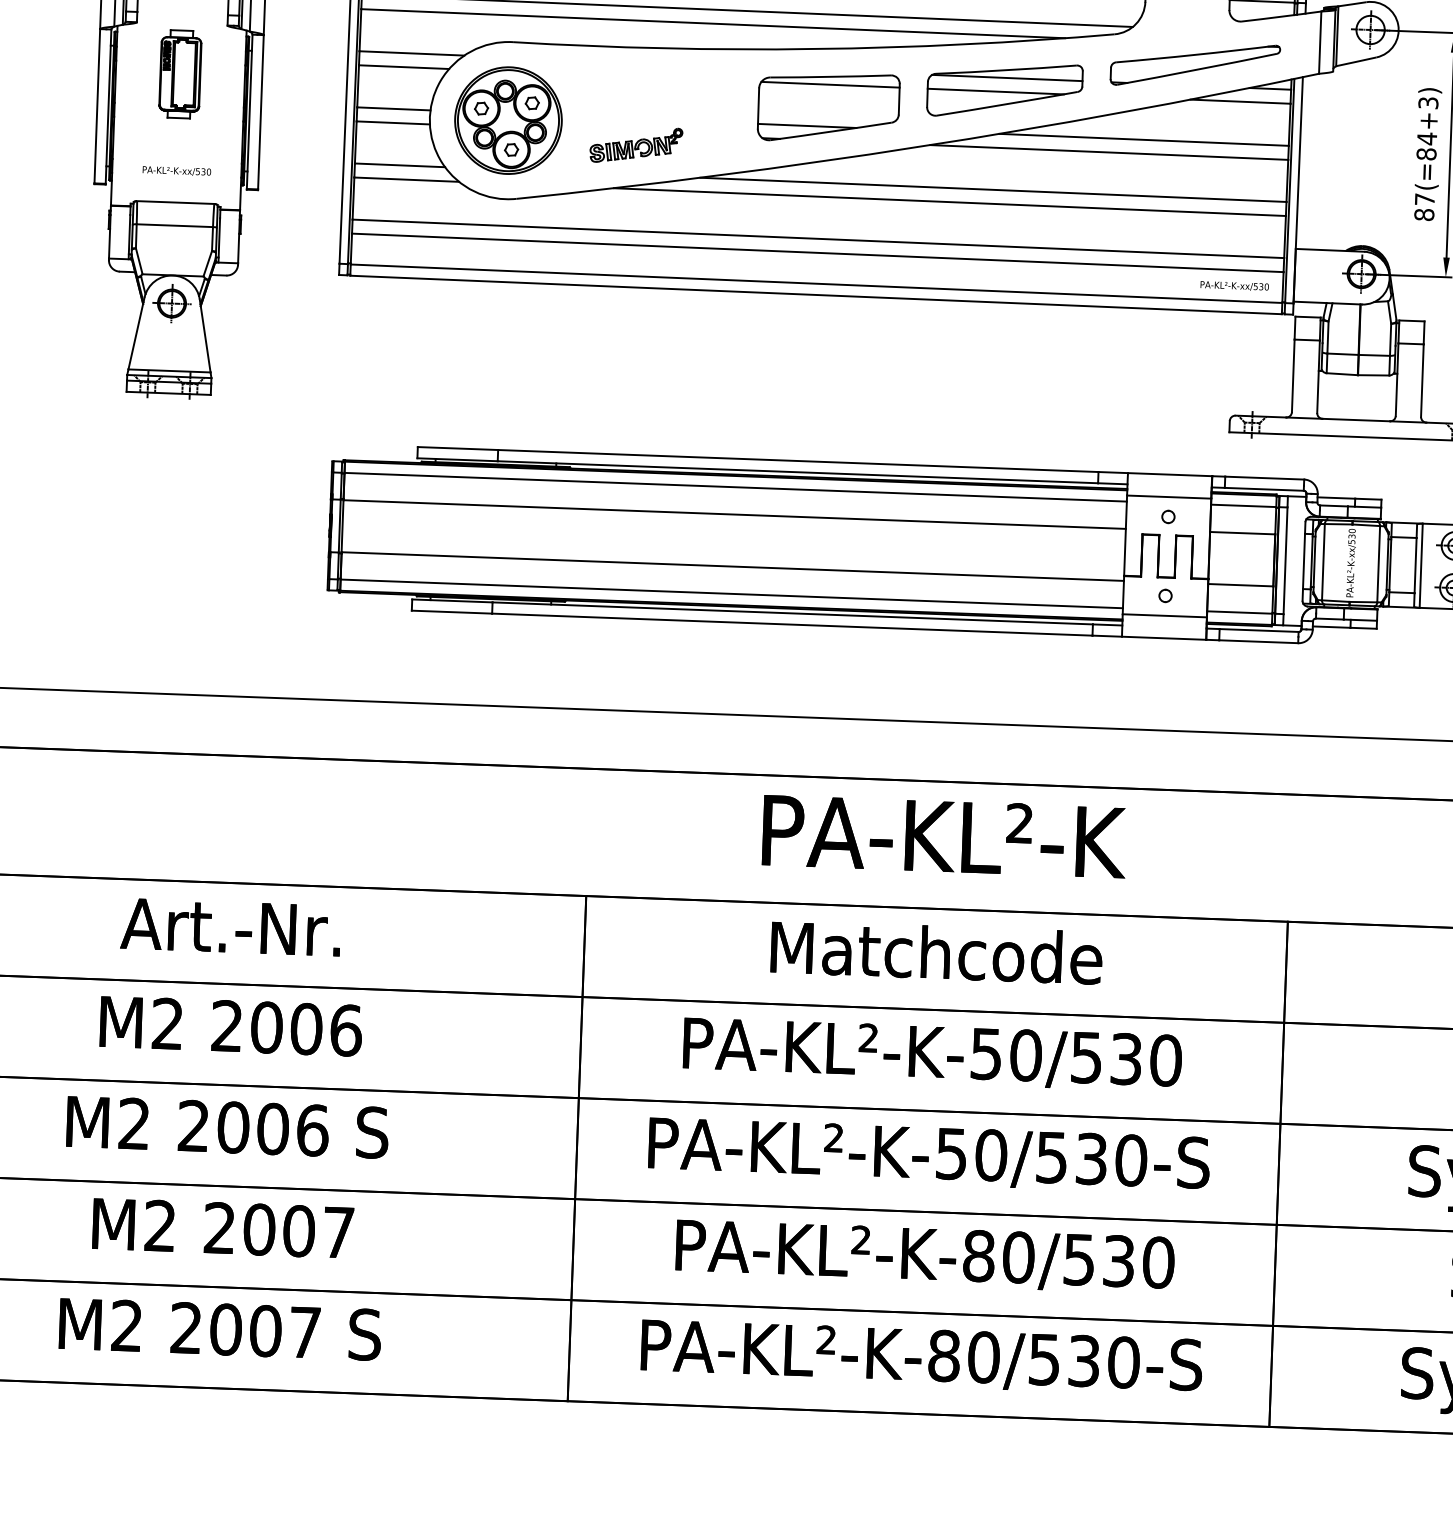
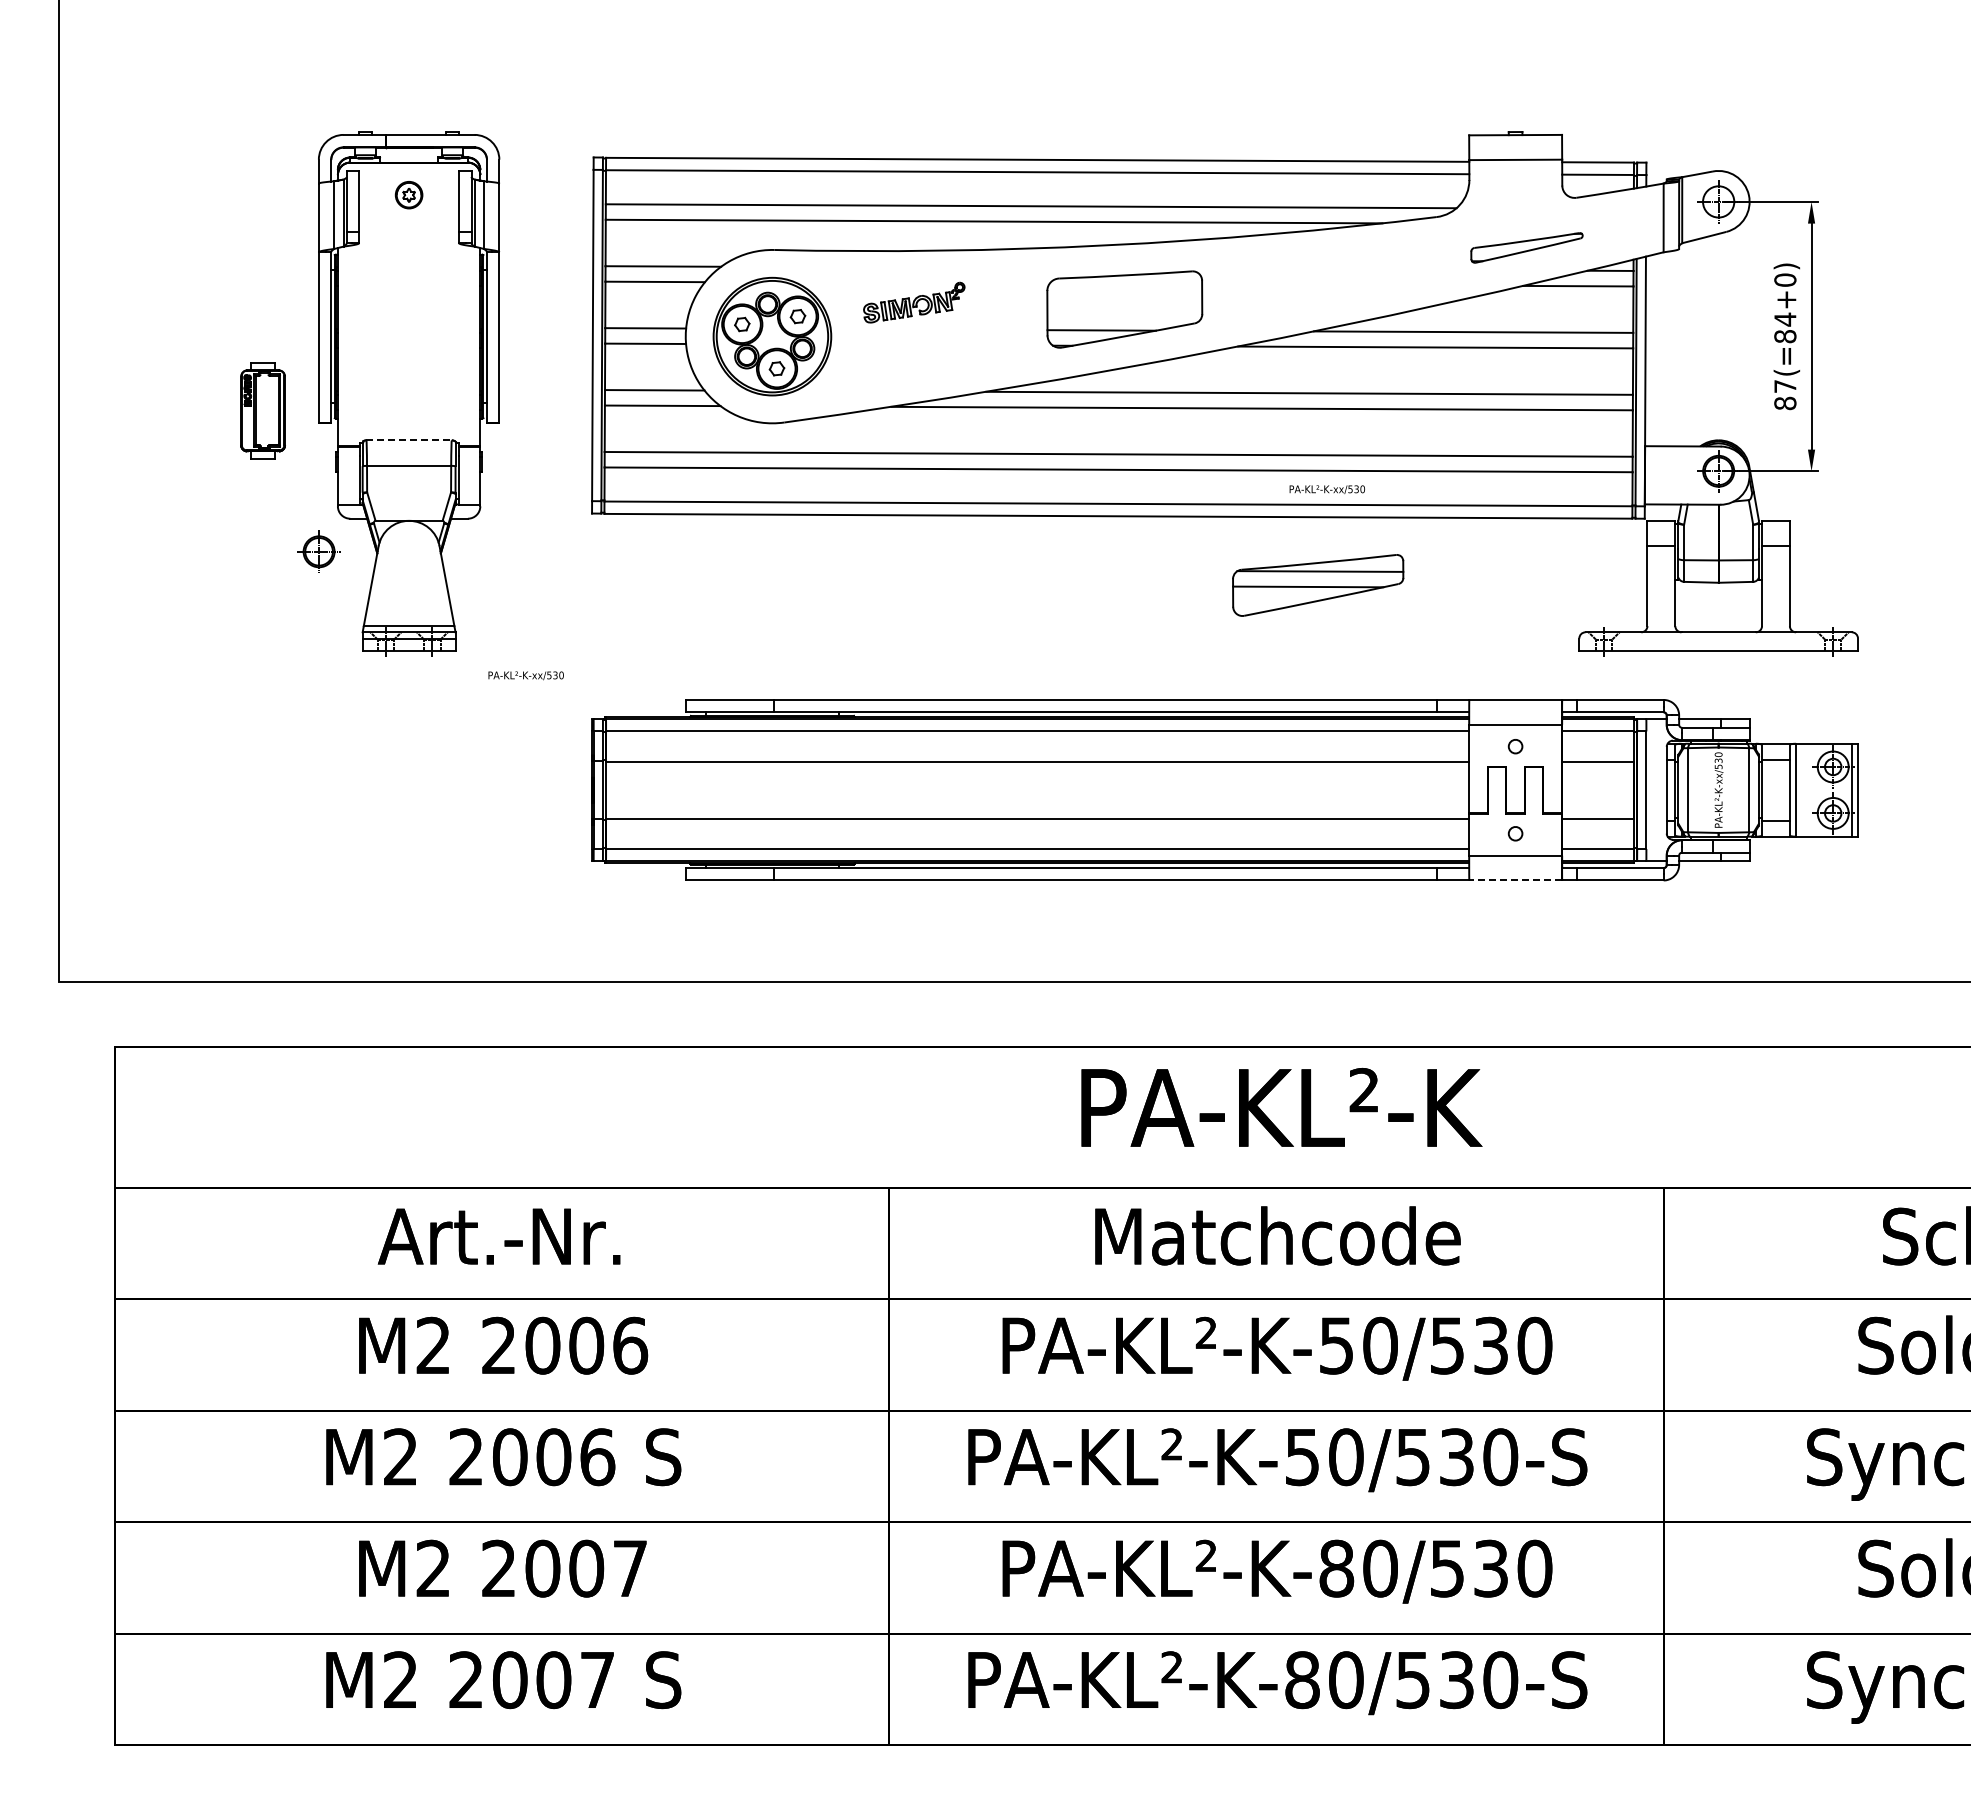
part: (1194, 64) -> (1526, 247), size x0.6
part: (179, 73) -> (262, 410), moved
line: (830, 84) -> (1125, 283), removed
part: (1005, 90) -> (1318, 585), moved
text: (1428, 102) -> (1785, 279), 87(=84+3) -> 87(=84+0)
part: (636, 145) -> (914, 302), moved
text: (176, 170) -> (525, 675), moved
line: (176, 202) -> (409, 440), solid -> dashed
text: (1234, 285) -> (1326, 489), moved
part: (171, 303) -> (318, 551), moved
line: (1163, 638) -> (1515, 880), solid -> dashed

